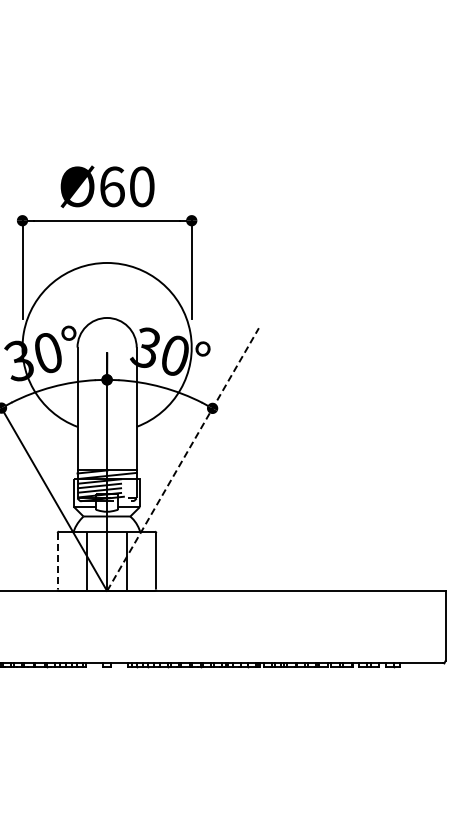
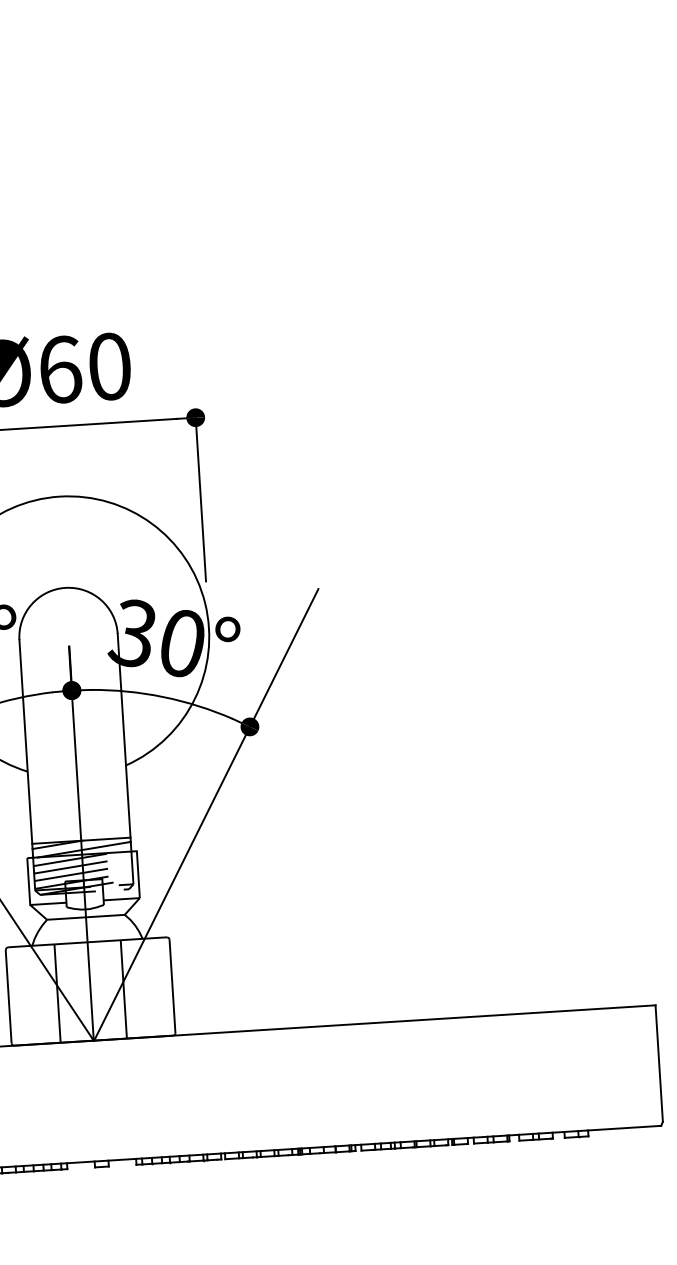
line: (183, 459) -> (207, 814), dashed -> solid
line: (57, 561) -> (8, 997), dashed -> solid

